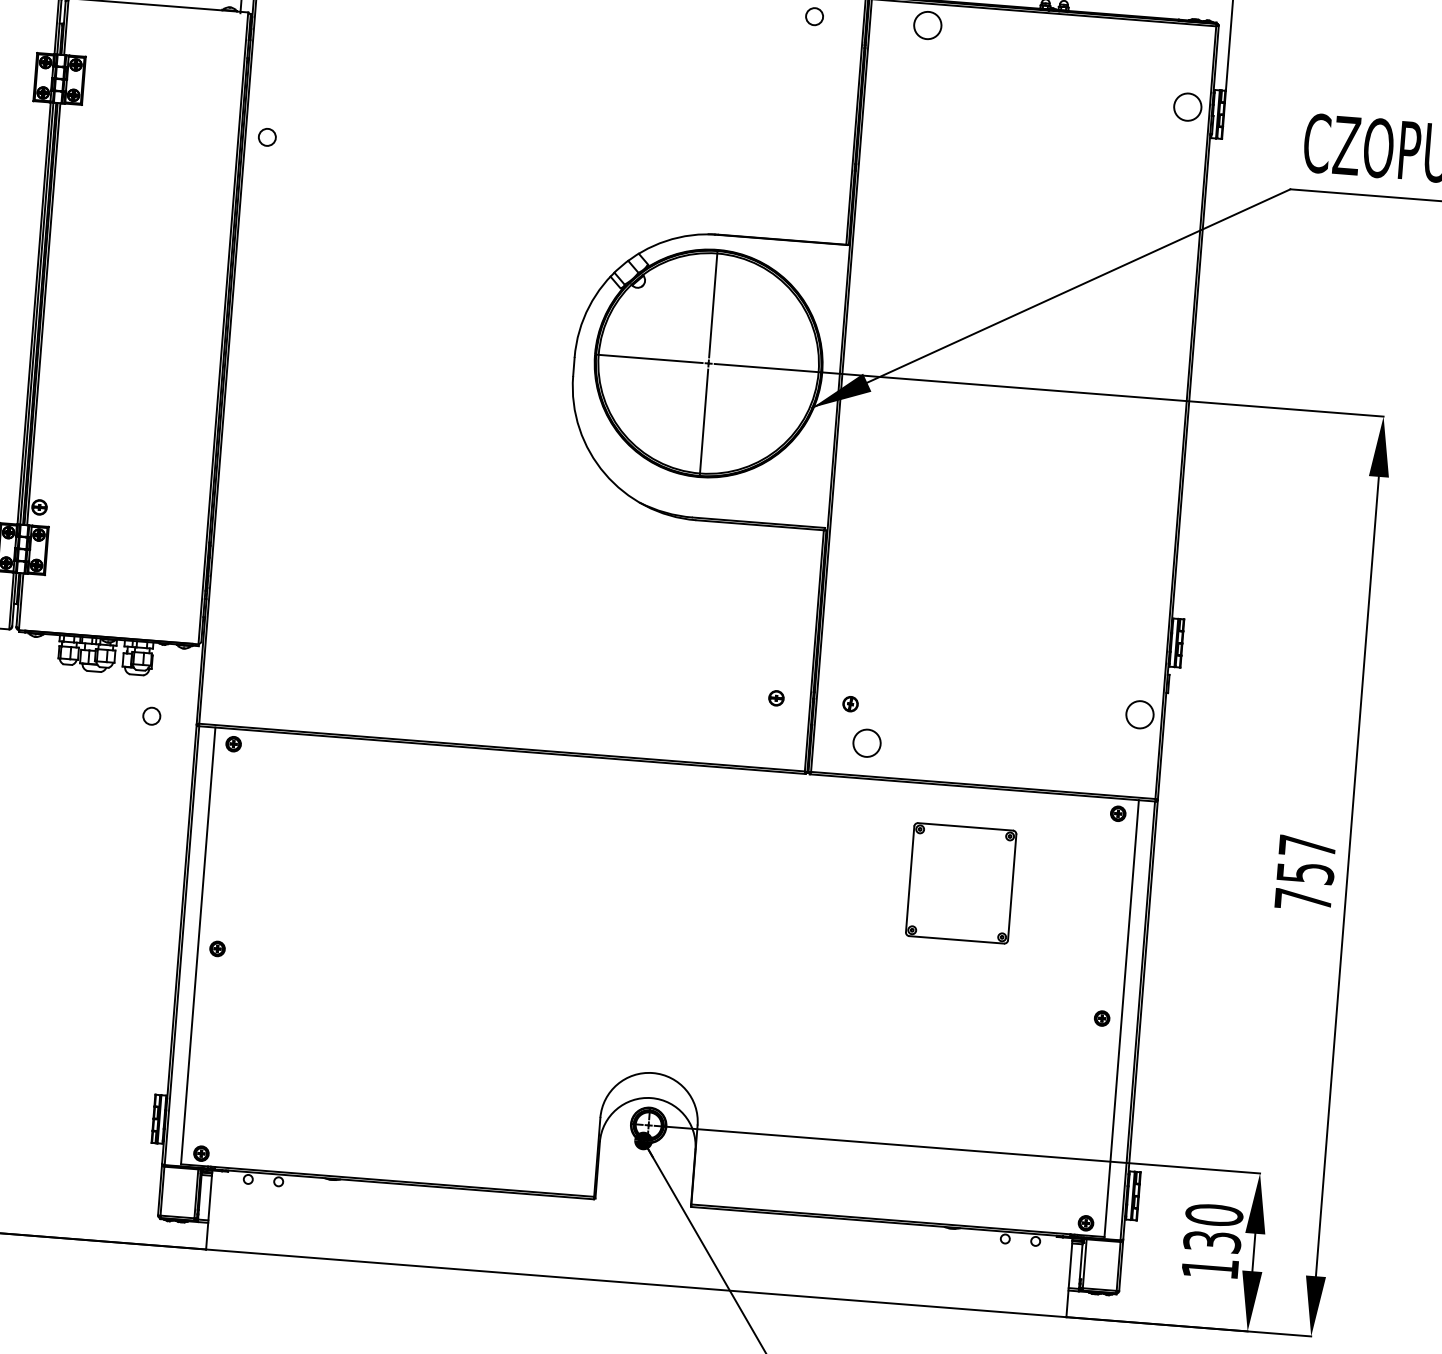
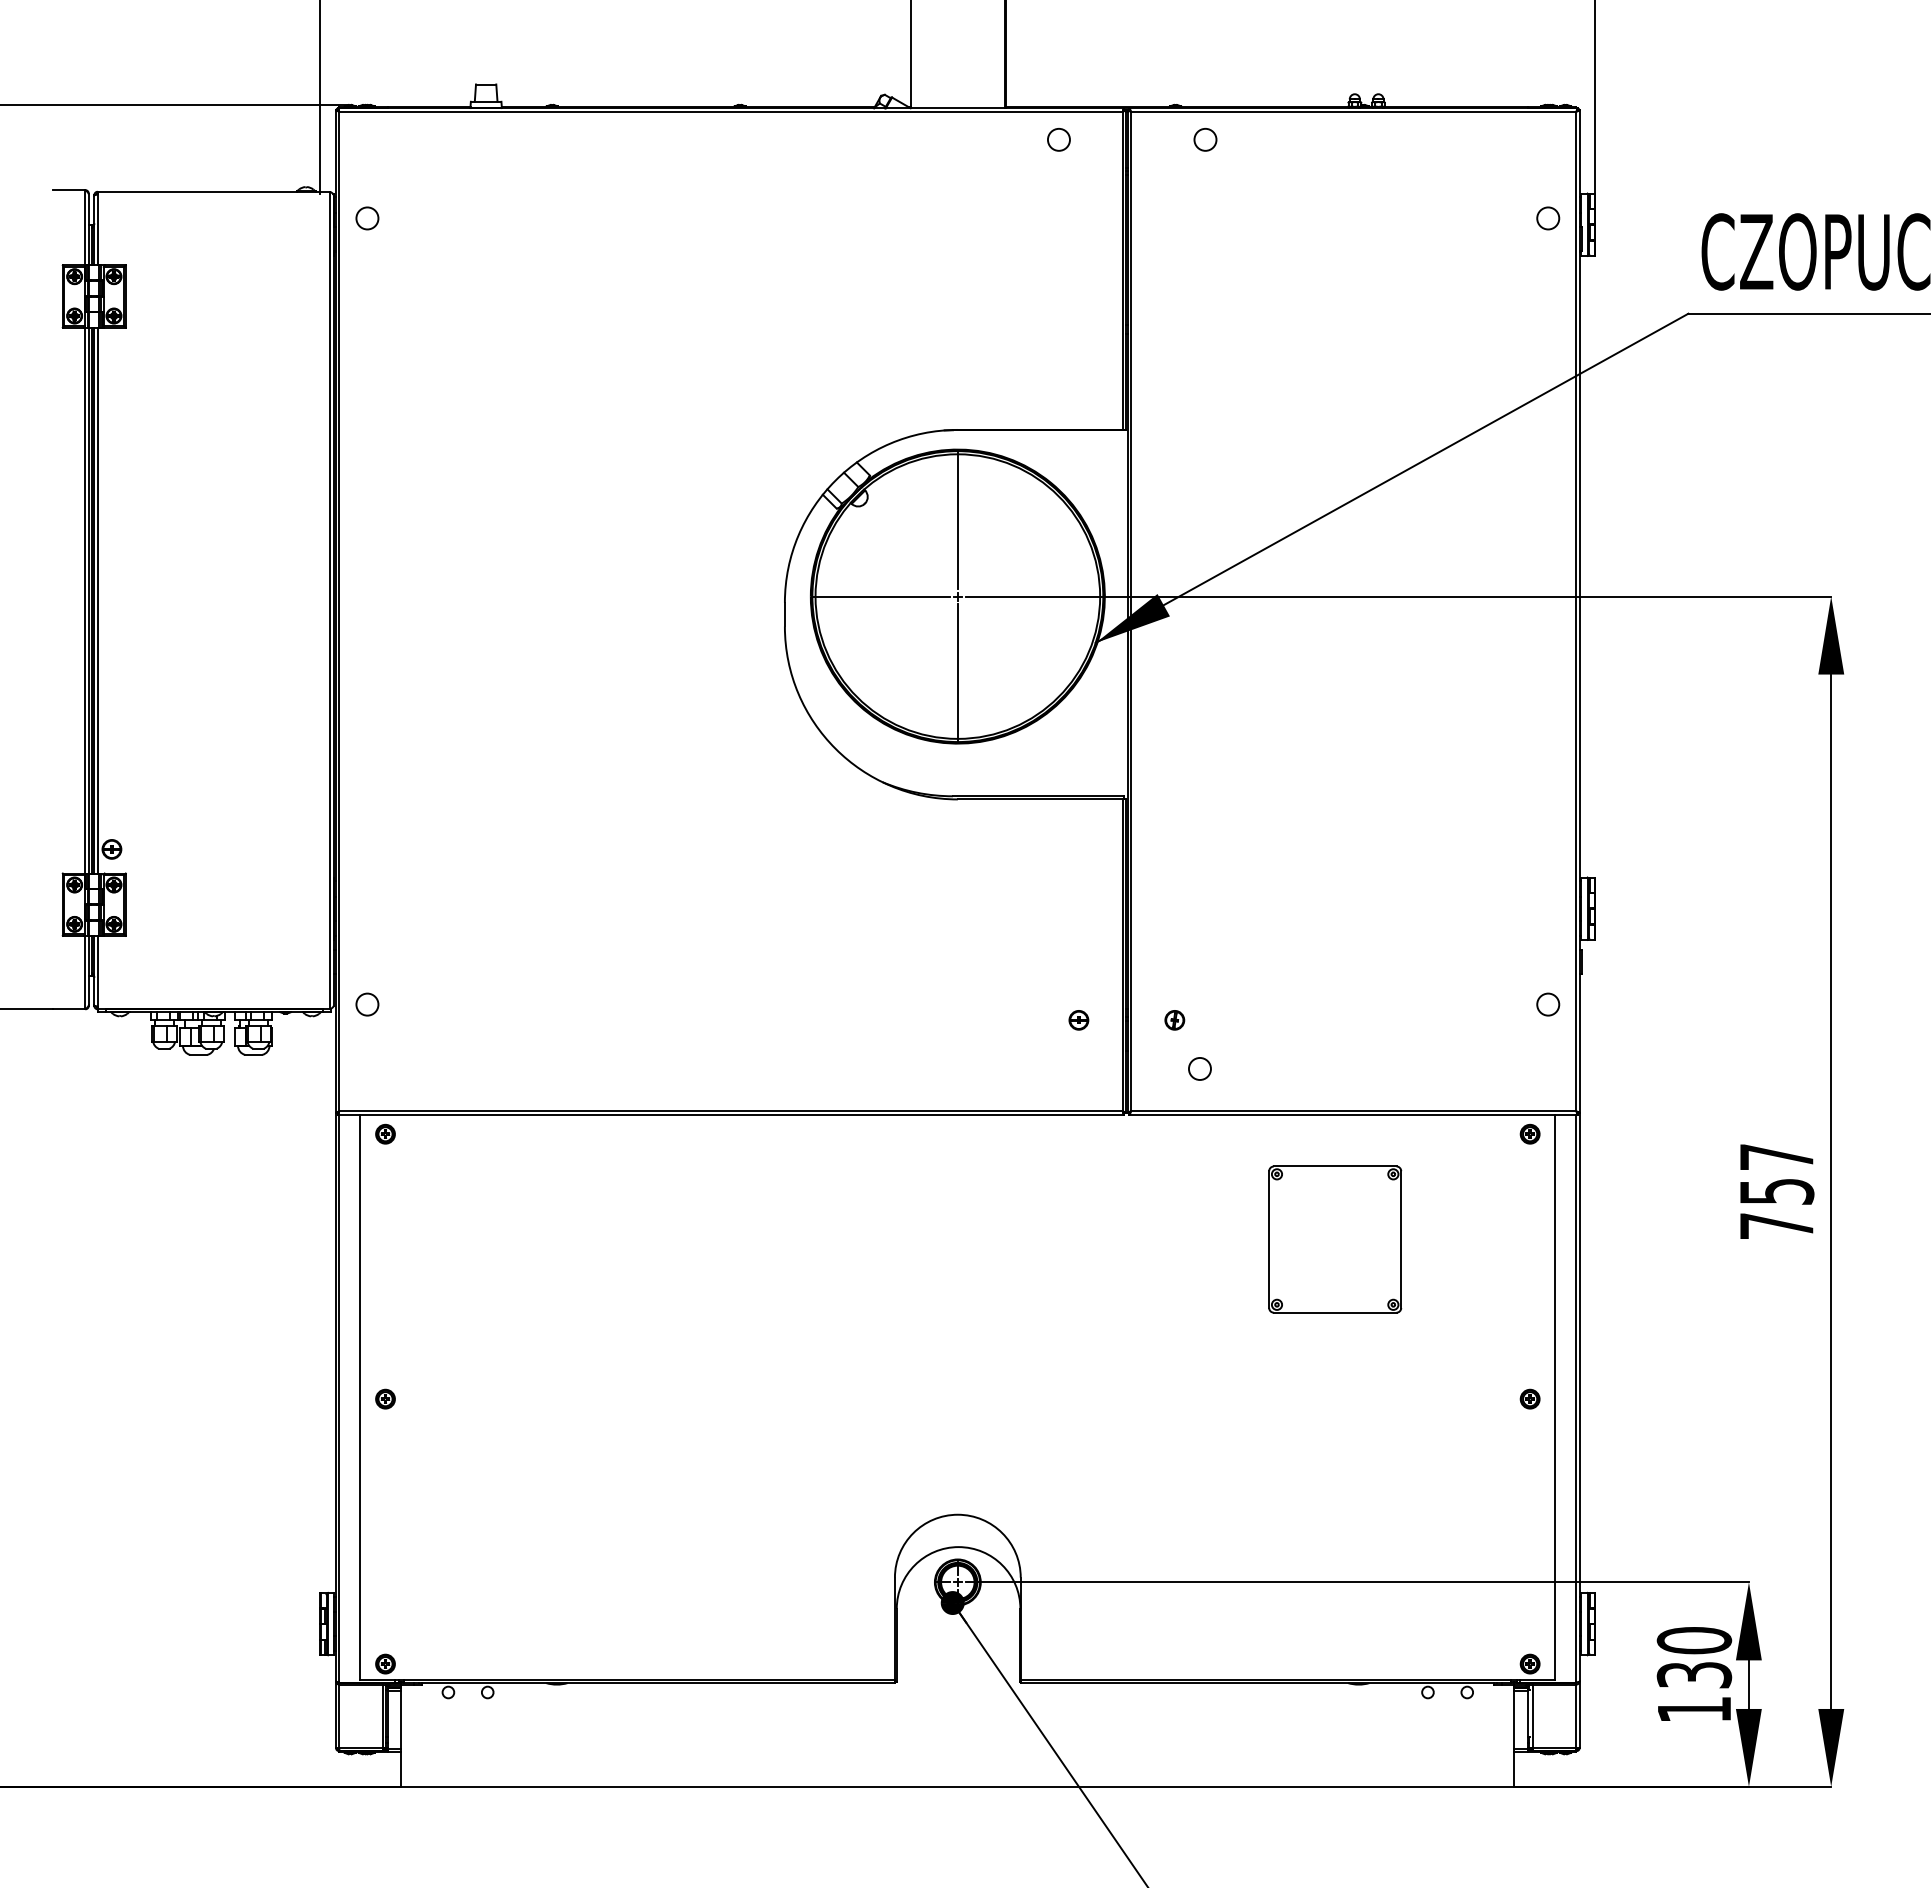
circle: (927, 25) -> (1205, 139), size x0.62
circle: (1188, 107) -> (1548, 218), size x0.62
circle: (267, 137) -> (367, 218), moved
circle: (1140, 714) -> (1548, 1004), size x0.62
circle: (151, 716) -> (367, 1004), moved
circle: (866, 742) -> (1199, 1068), size x0.62

